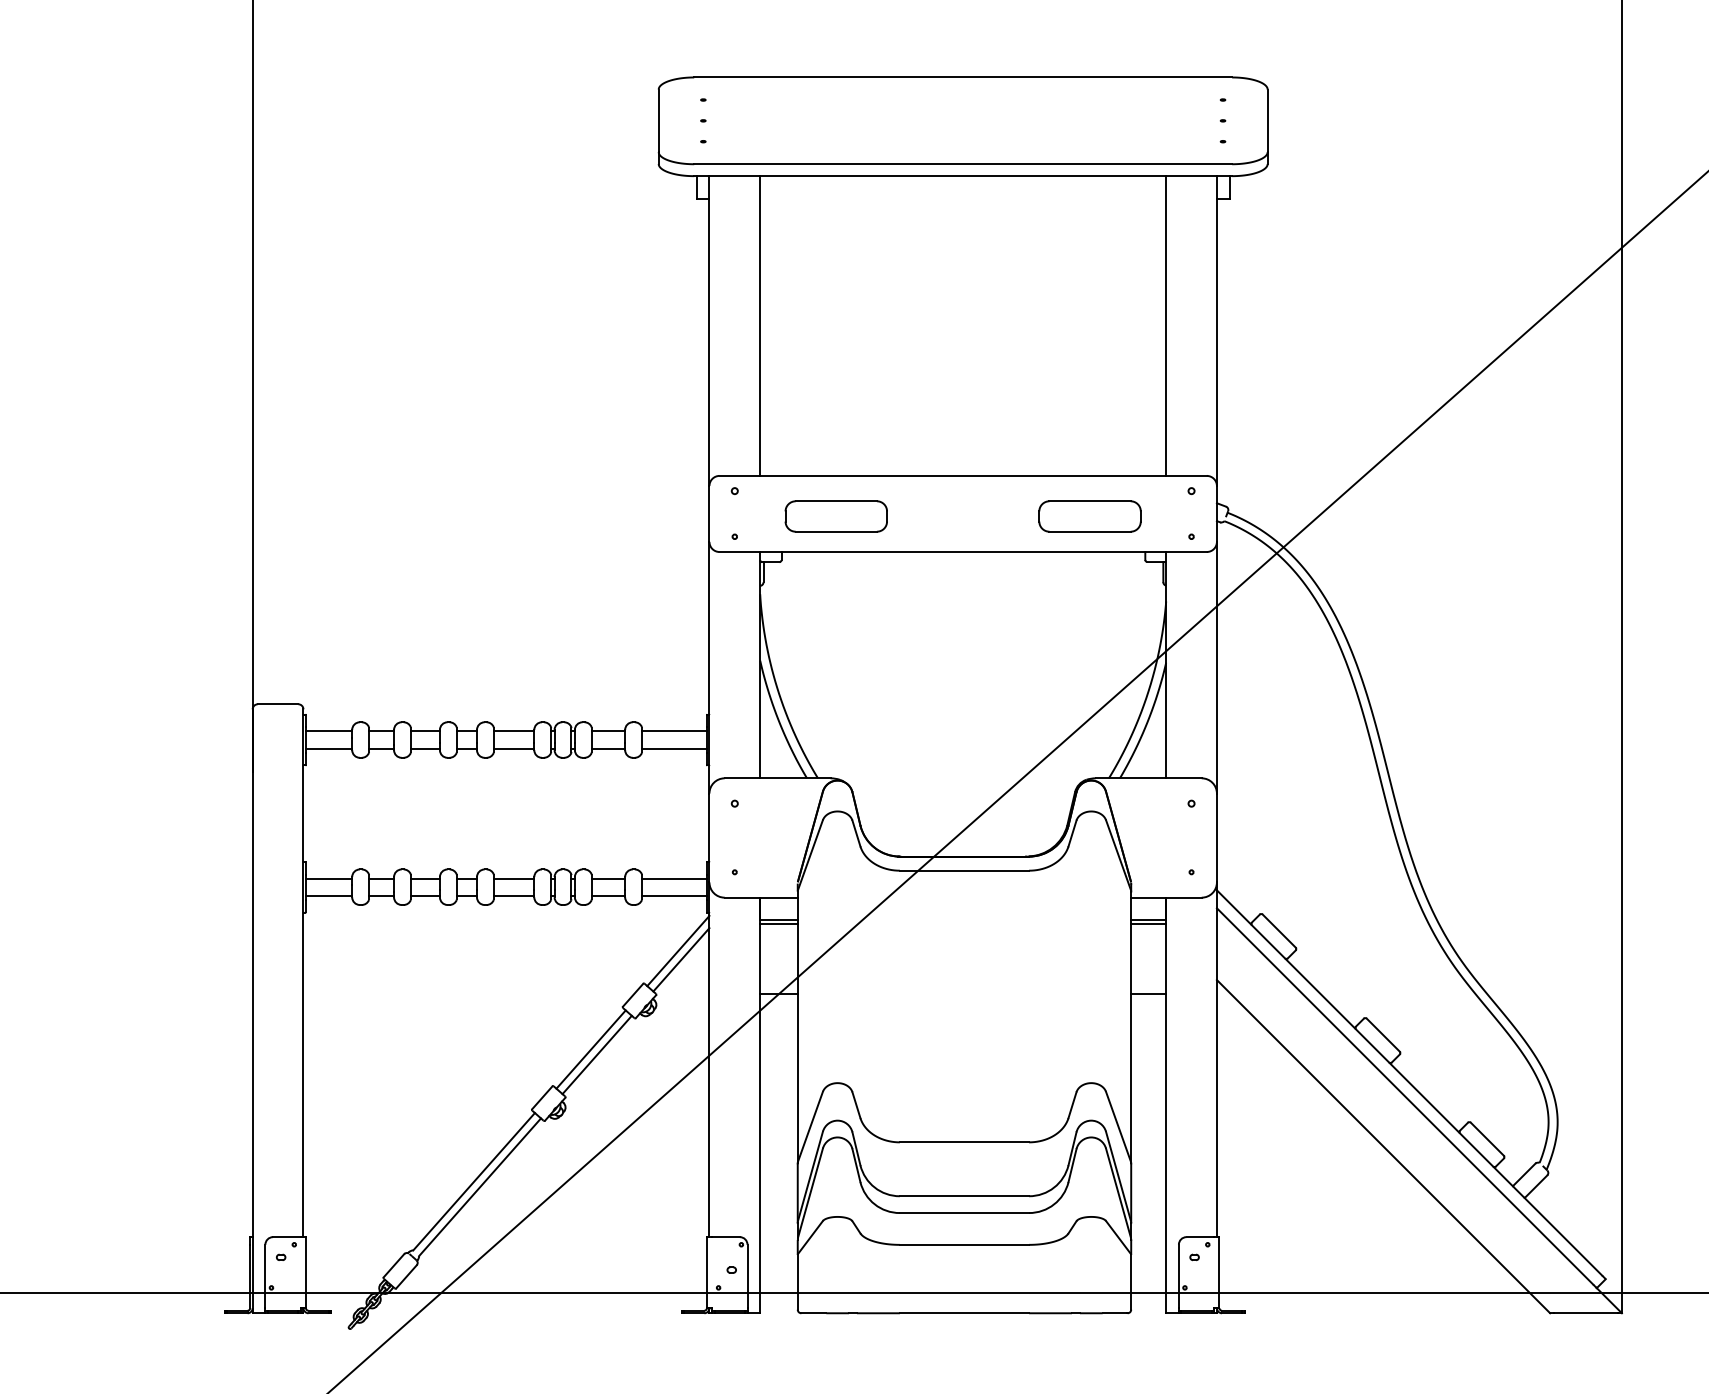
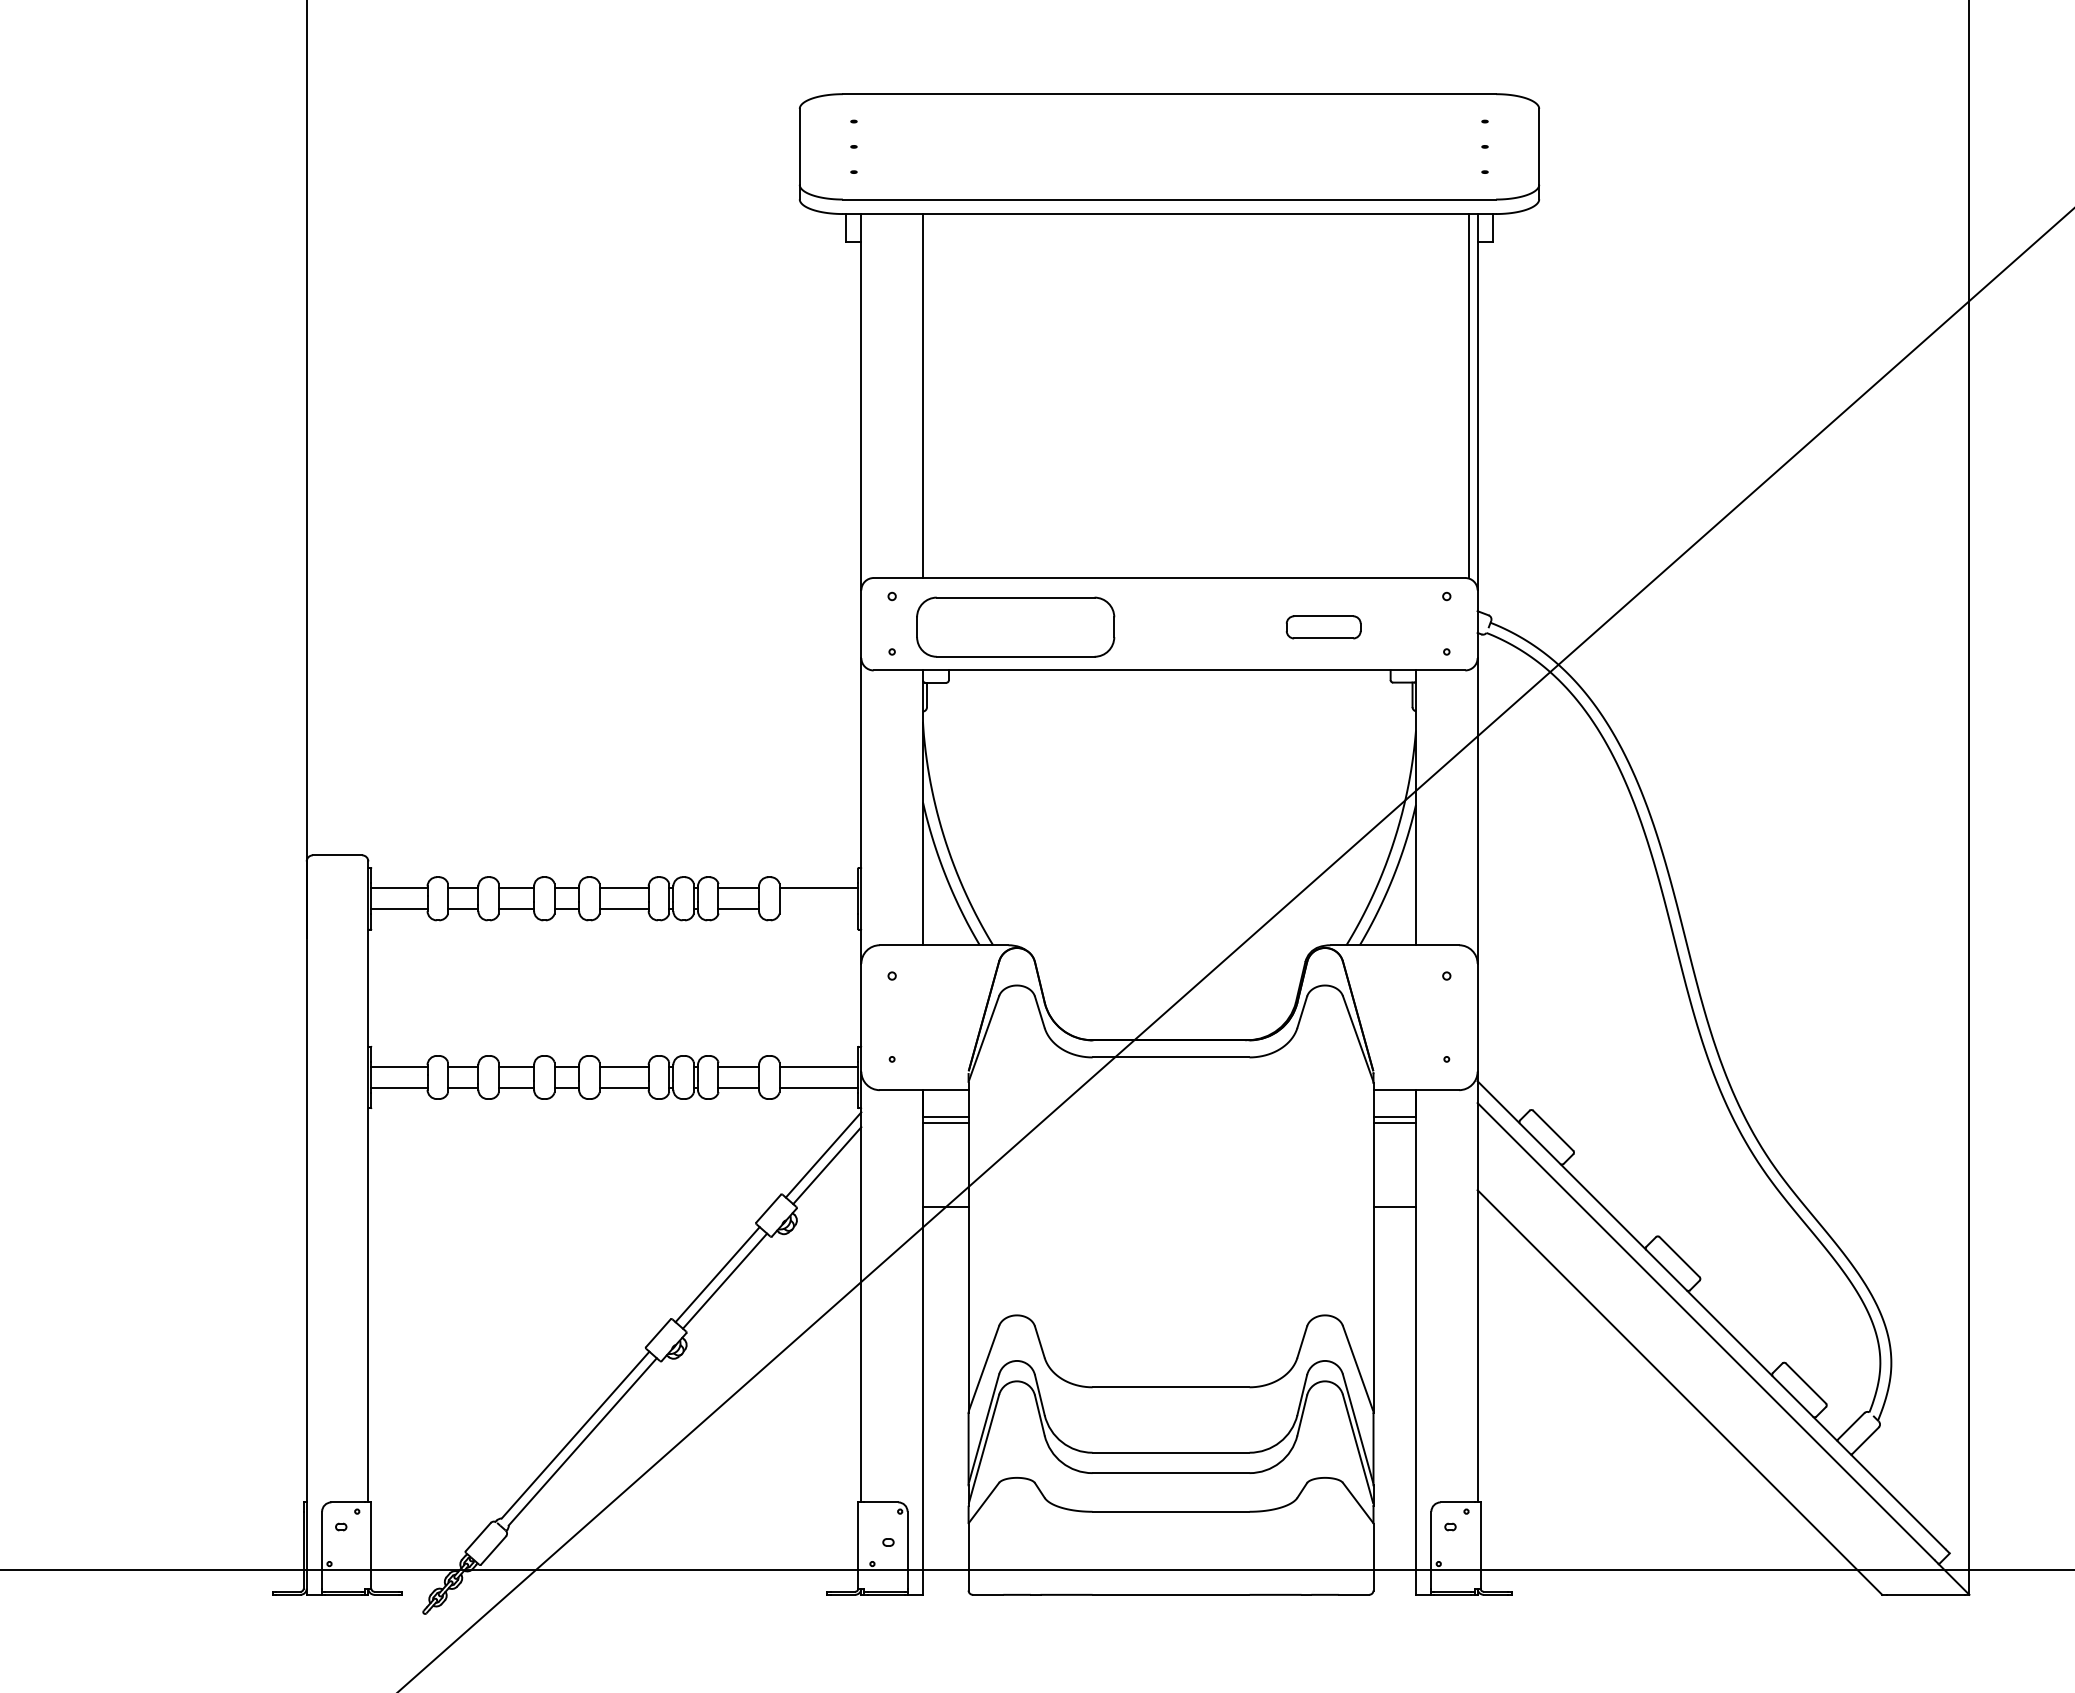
line: (1165, 326) -> (1468, 396), moved
part: (835, 516) -> (1014, 627), size x1.6
part: (1090, 516) -> (1323, 627), size x0.6
line: (674, 748) -> (818, 909), removed

